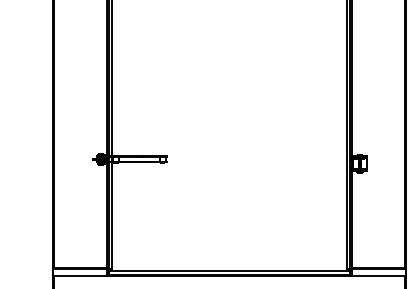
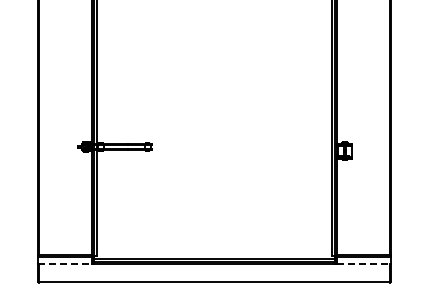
line: (80, 276) -> (65, 263), solid -> dashed
line: (379, 276) -> (364, 263), solid -> dashed

